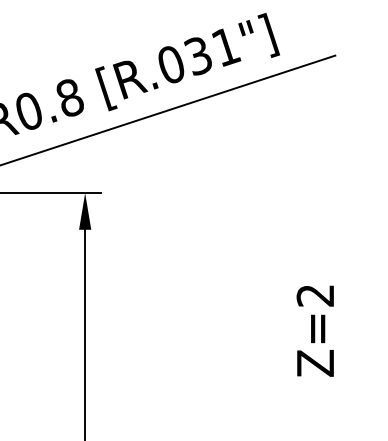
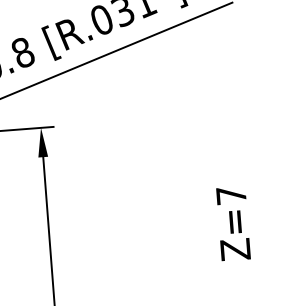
text: (314, 295) -> (230, 195), Z=2 -> Z=7

